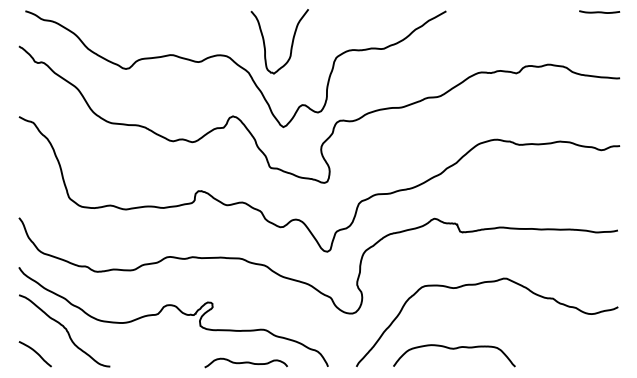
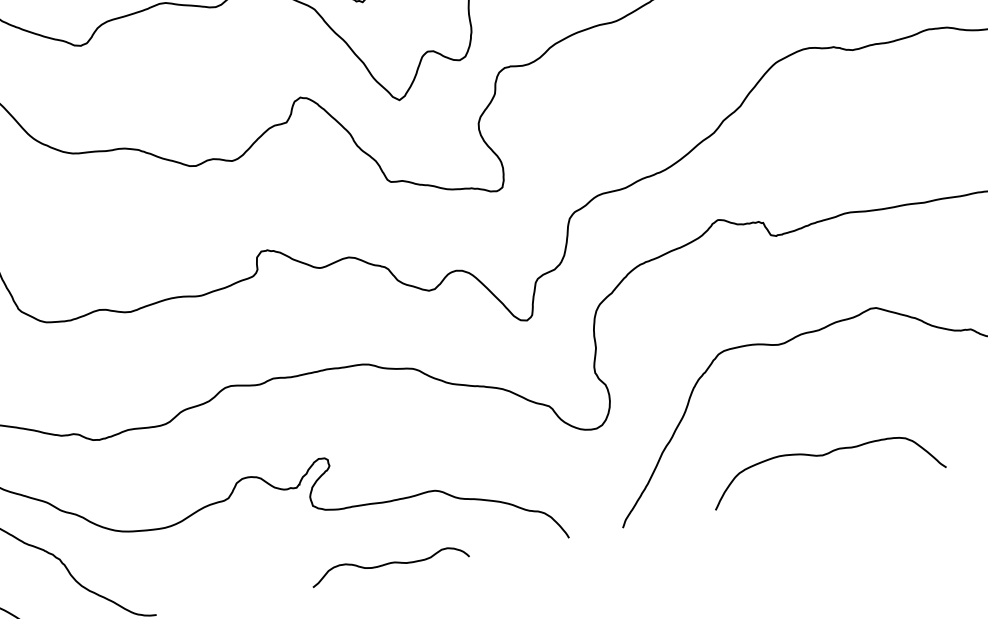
curve: (454, 349) -> (825, 456), moved
curve: (245, 362) -> (388, 563), moved

